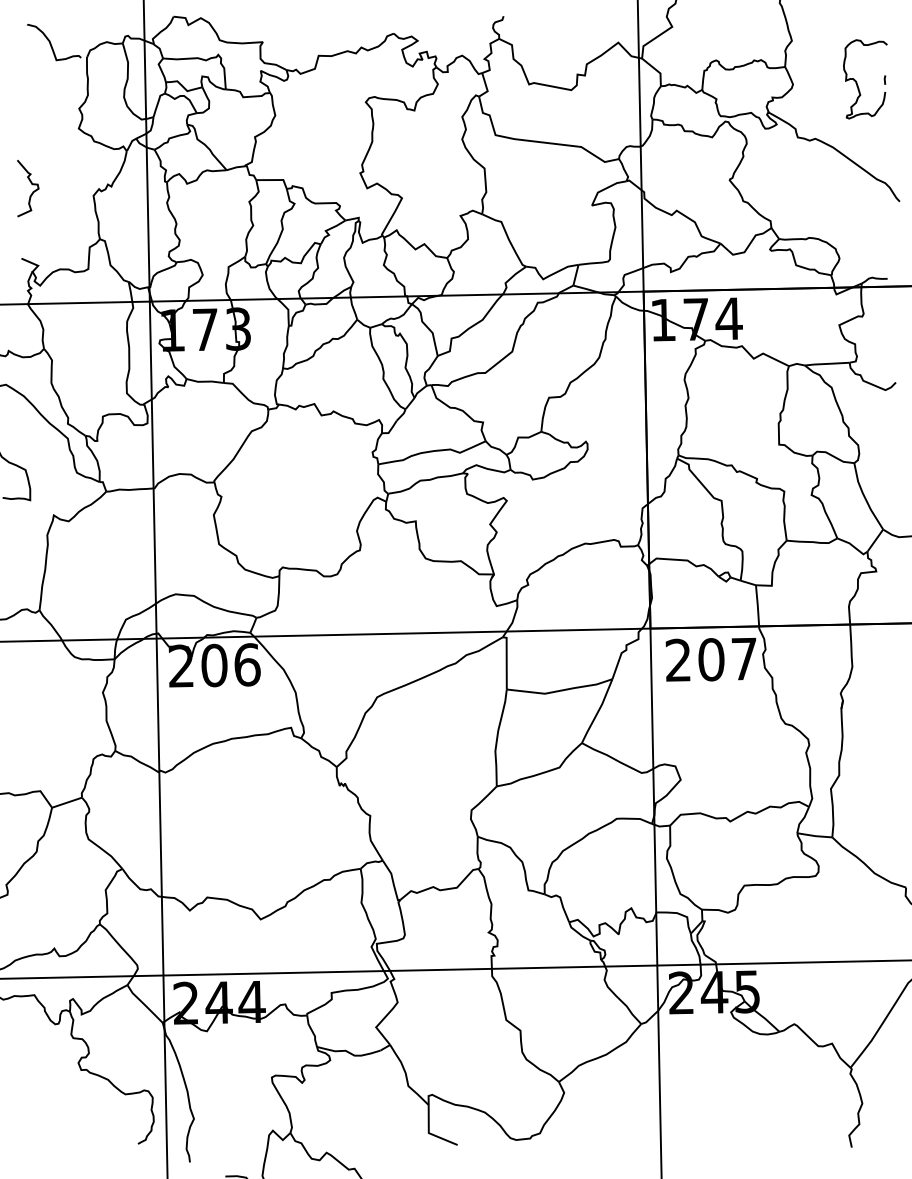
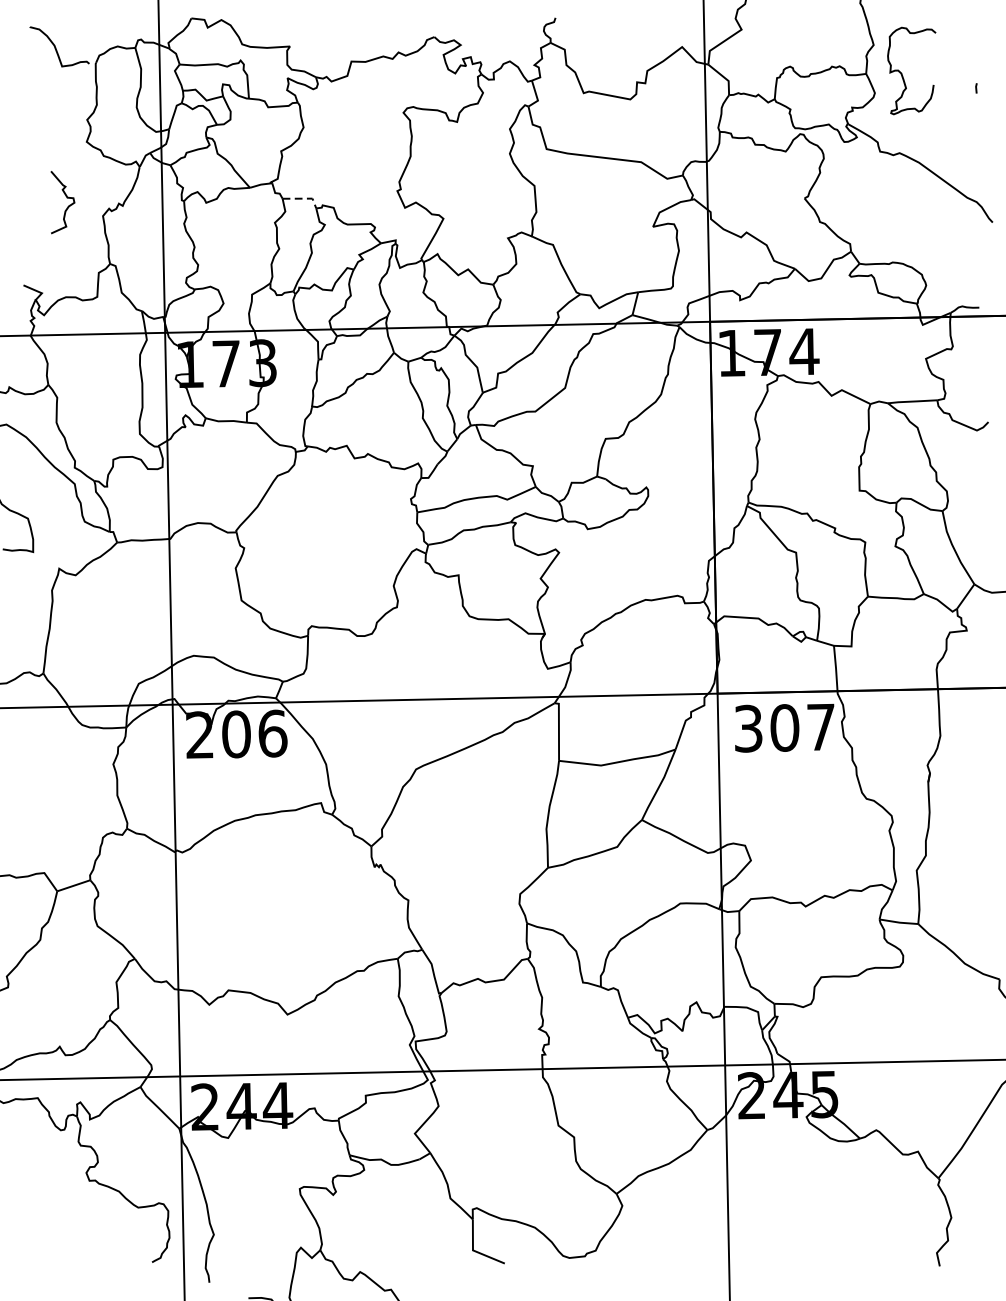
curve: (857, 82) -> (903, 74), moved
line: (275, 180) -> (303, 199), solid -> dashed
curve: (31, 184) -> (66, 198), moved
text: (678, 660) -> (748, 728), 207 -> 307

